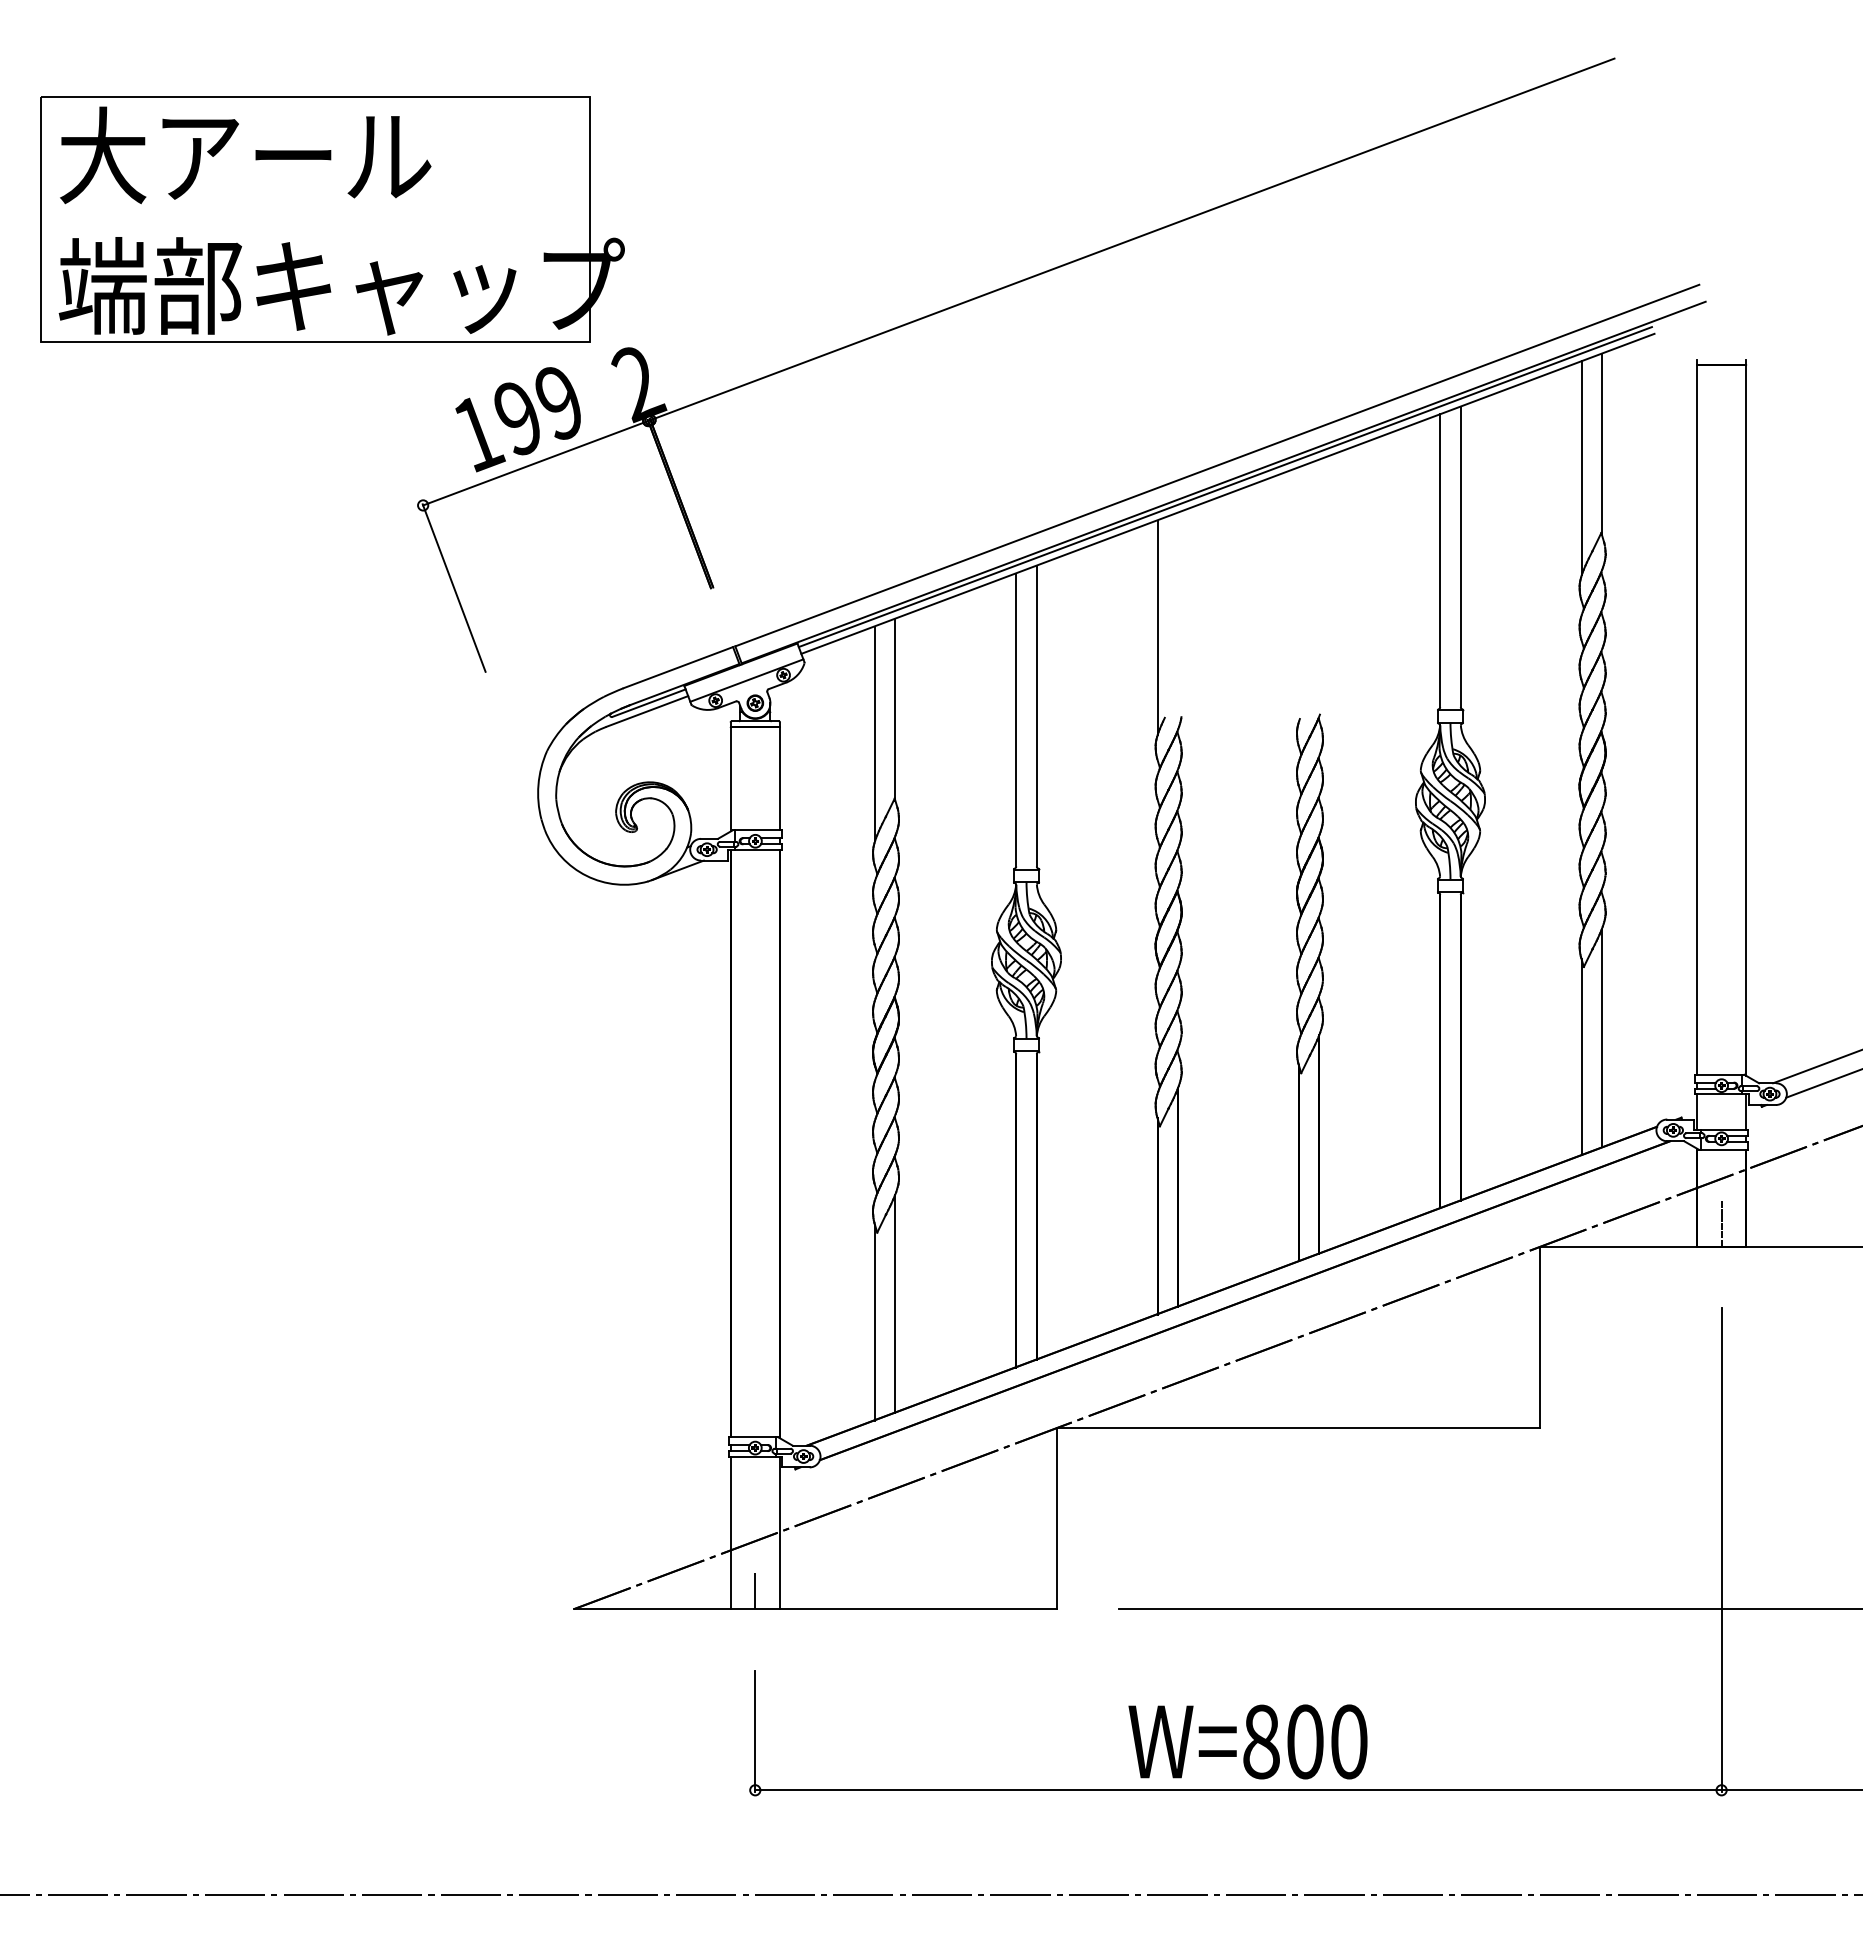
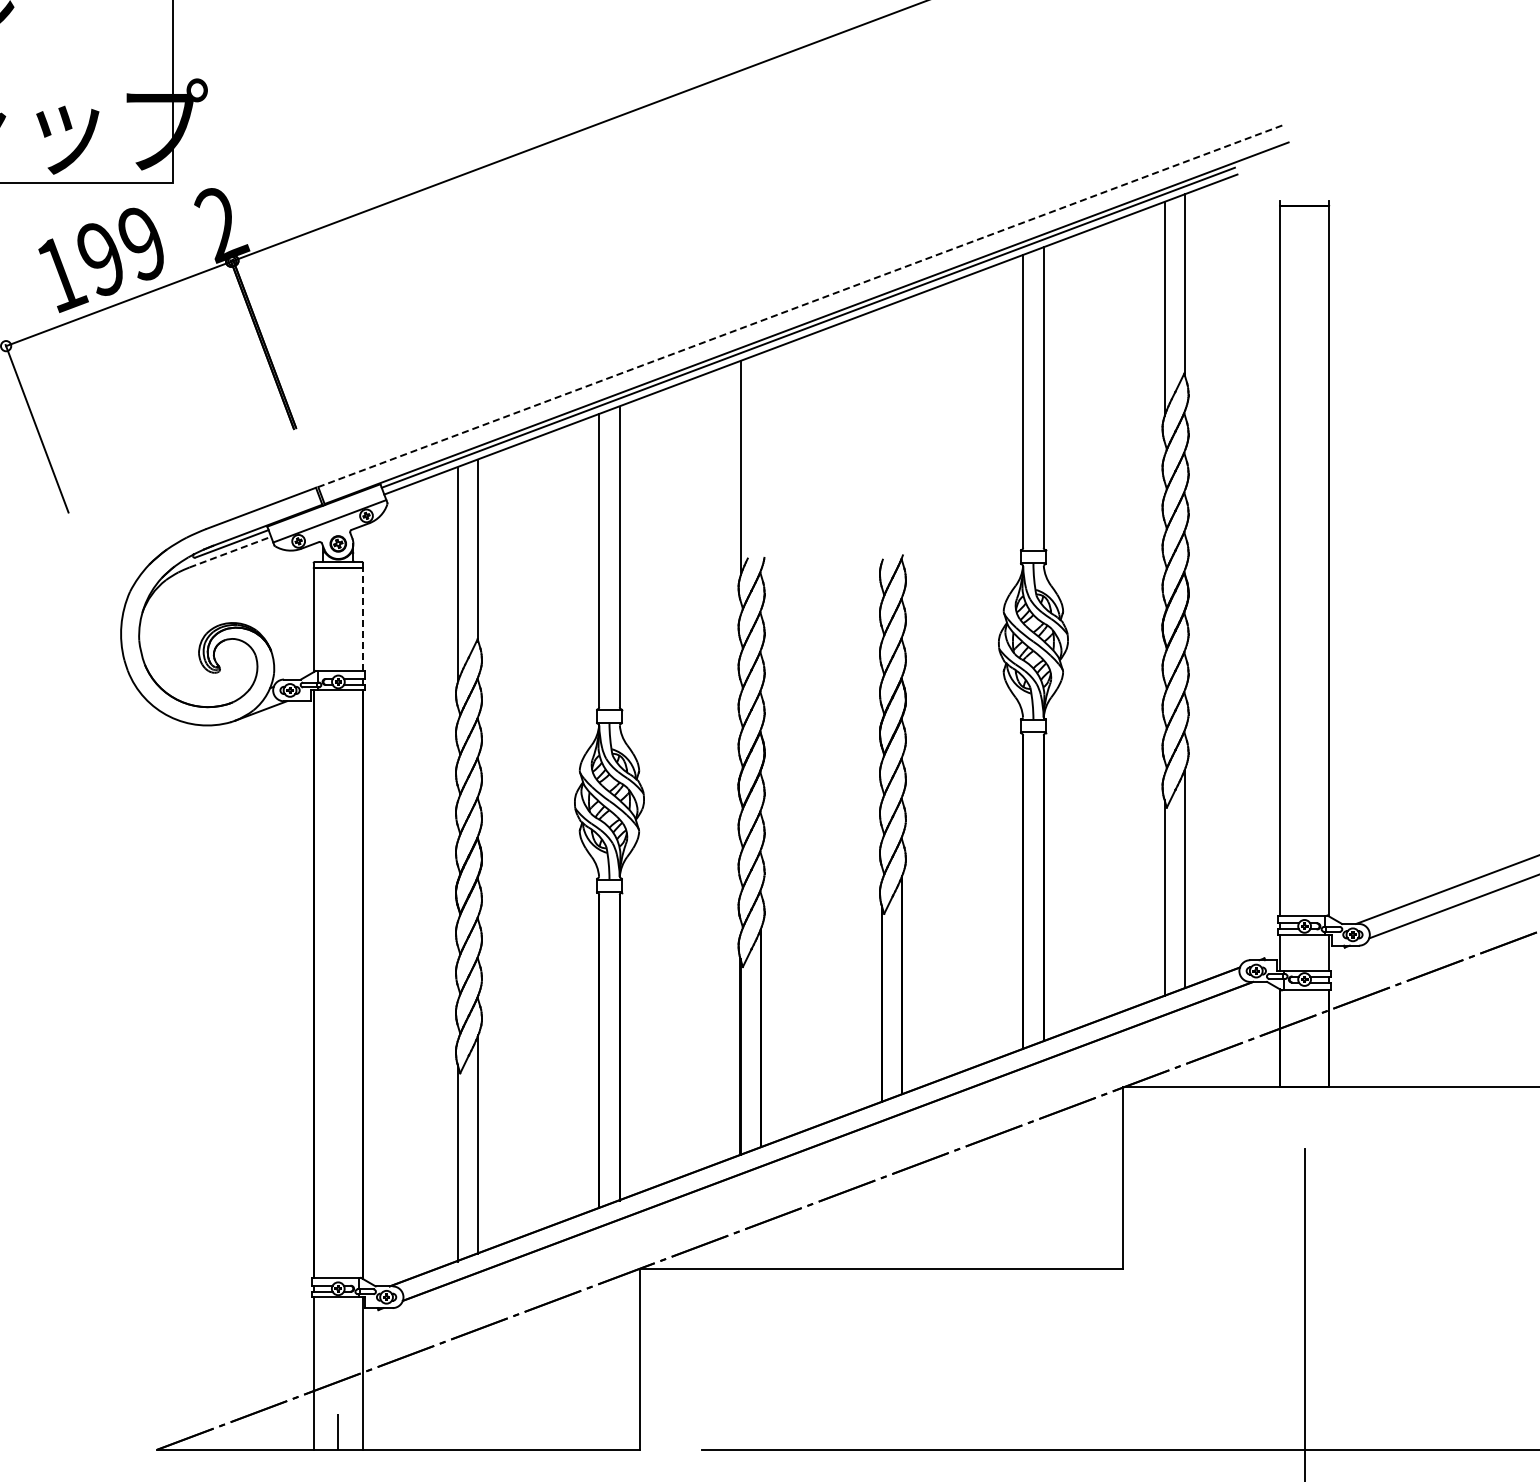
line: (1217, 465) -> (800, 306), solid -> dashed
line: (647, 711) -> (230, 552), solid -> dashed
line: (779, 778) -> (362, 619), solid -> dashed
line: (1721, 1223) -> (1304, 1064), removed

